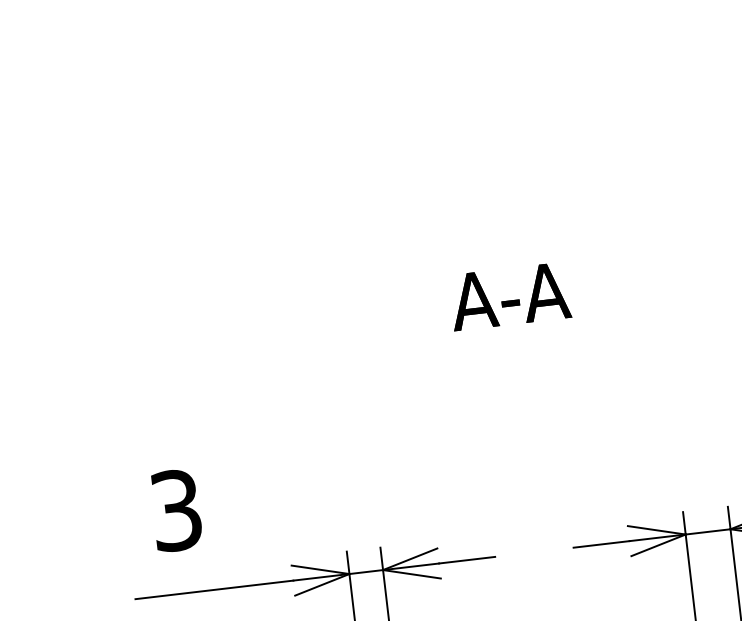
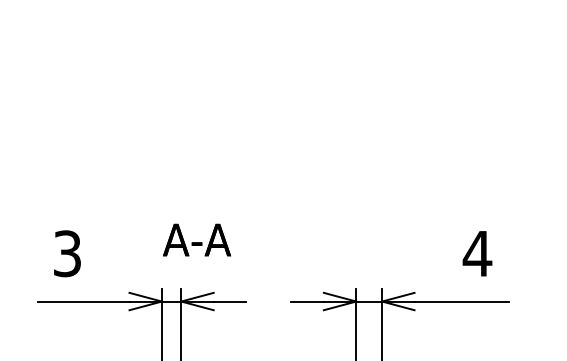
text: (510, 295) -> (197, 239), moved

